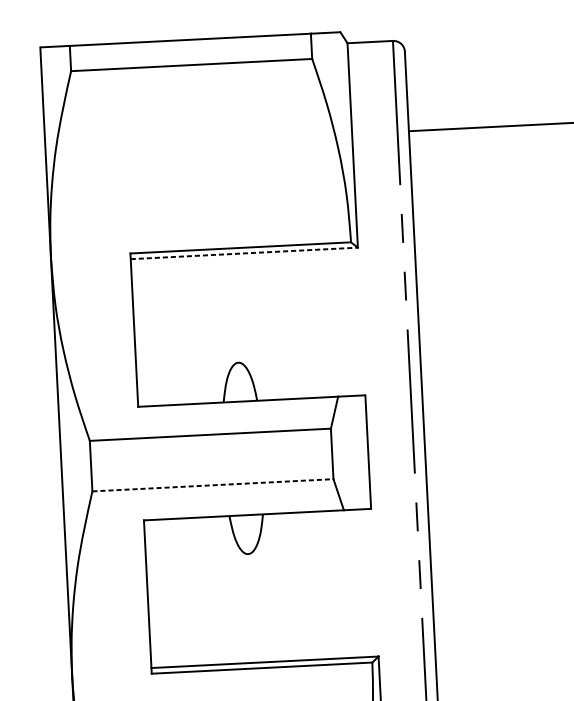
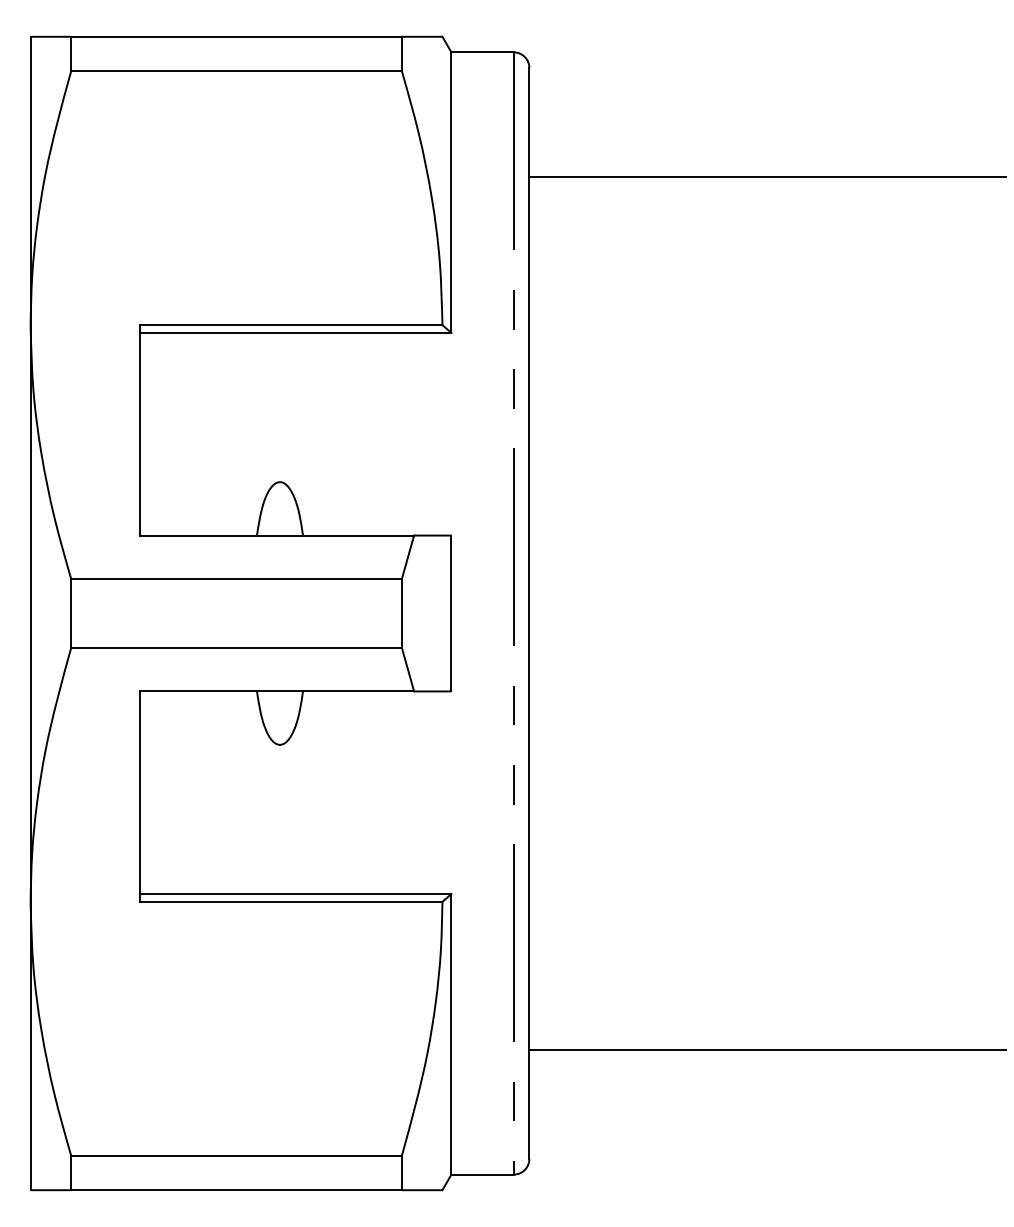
line: (244, 253) -> (295, 332), dashed -> solid
line: (213, 485) -> (237, 648), dashed -> solid

